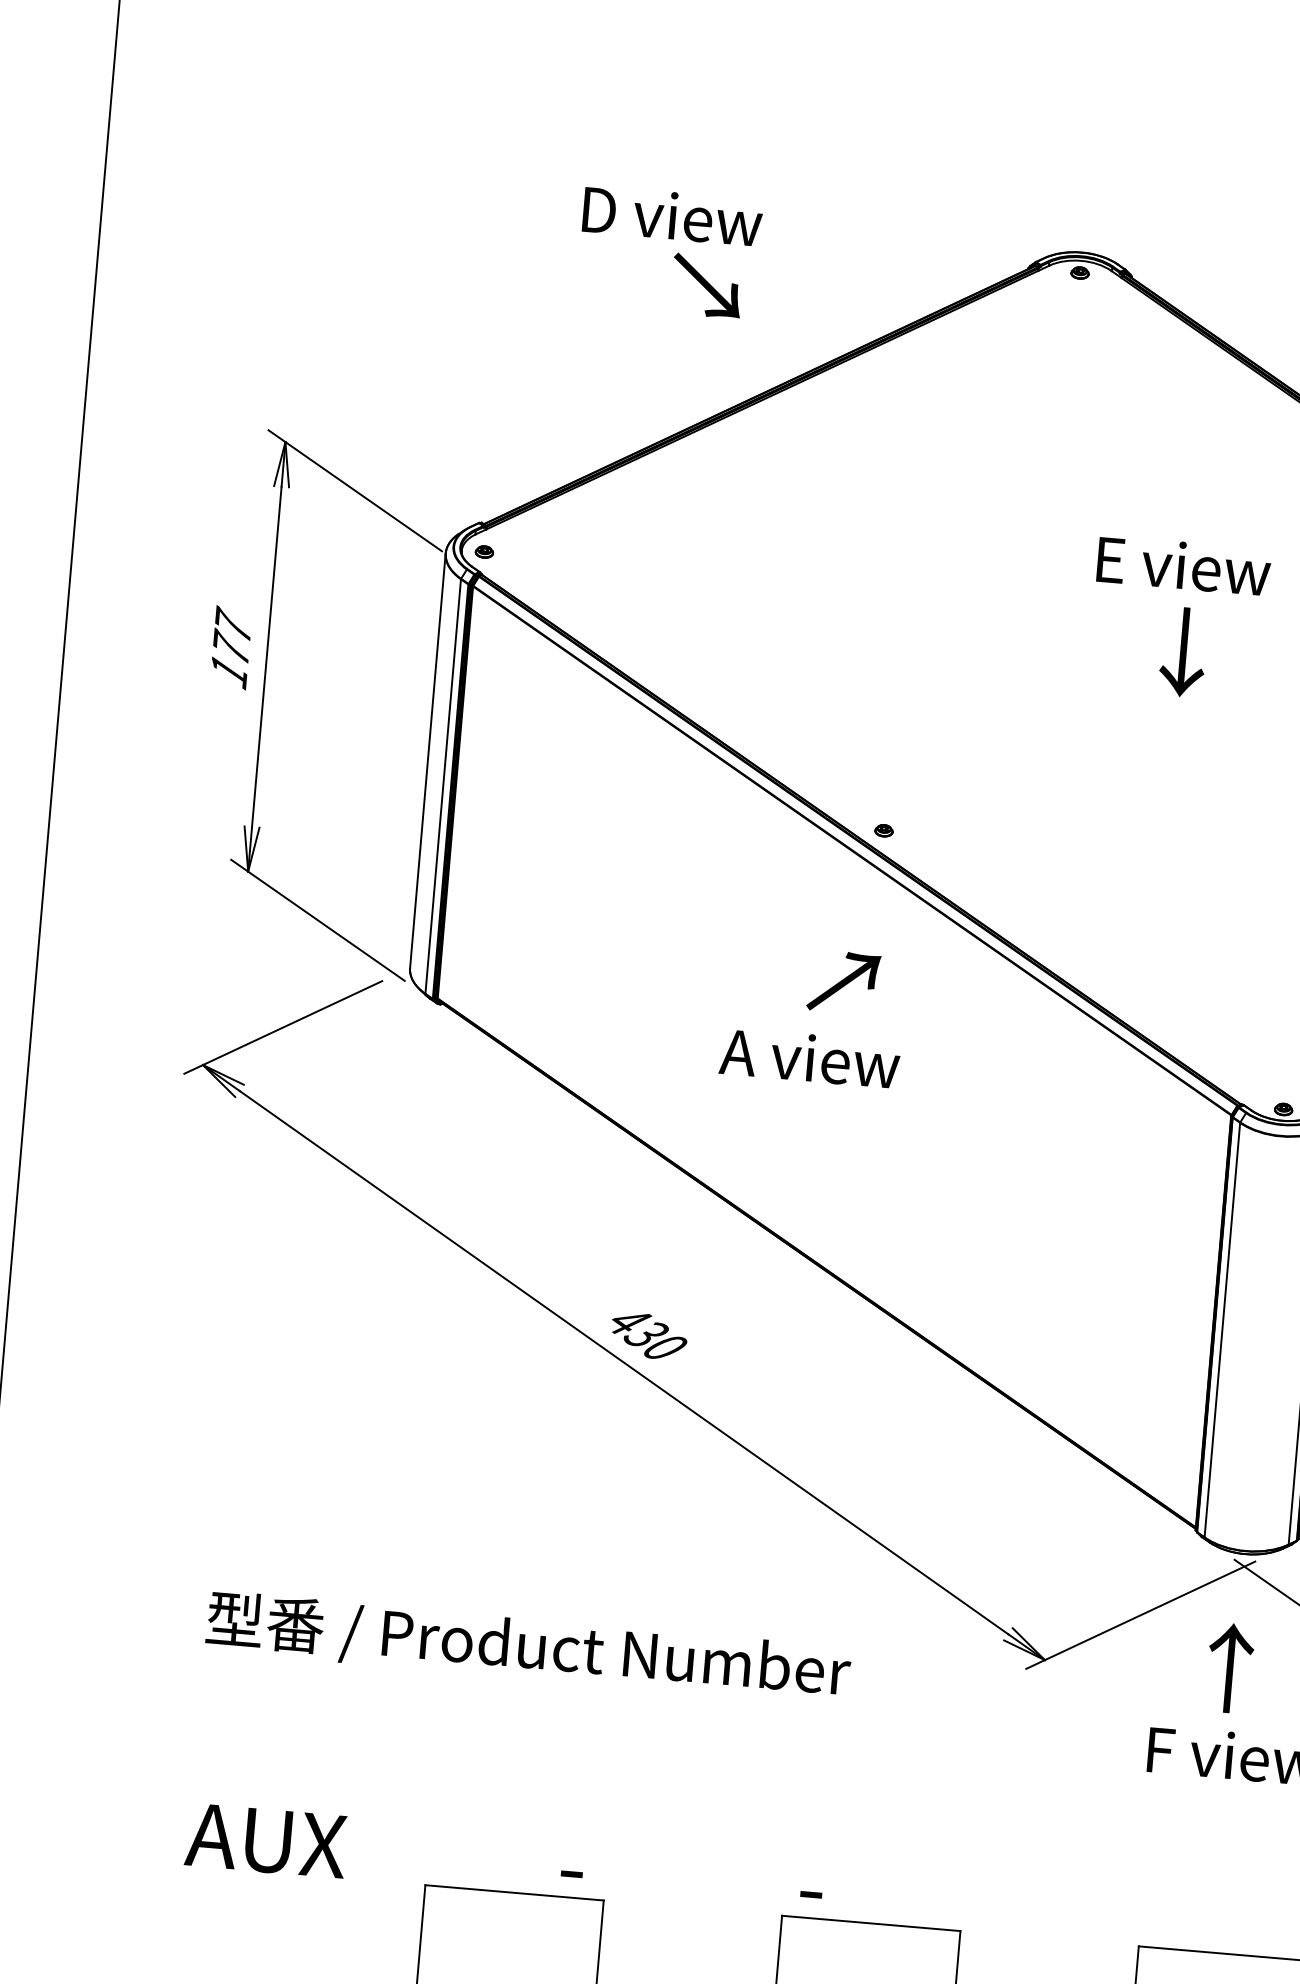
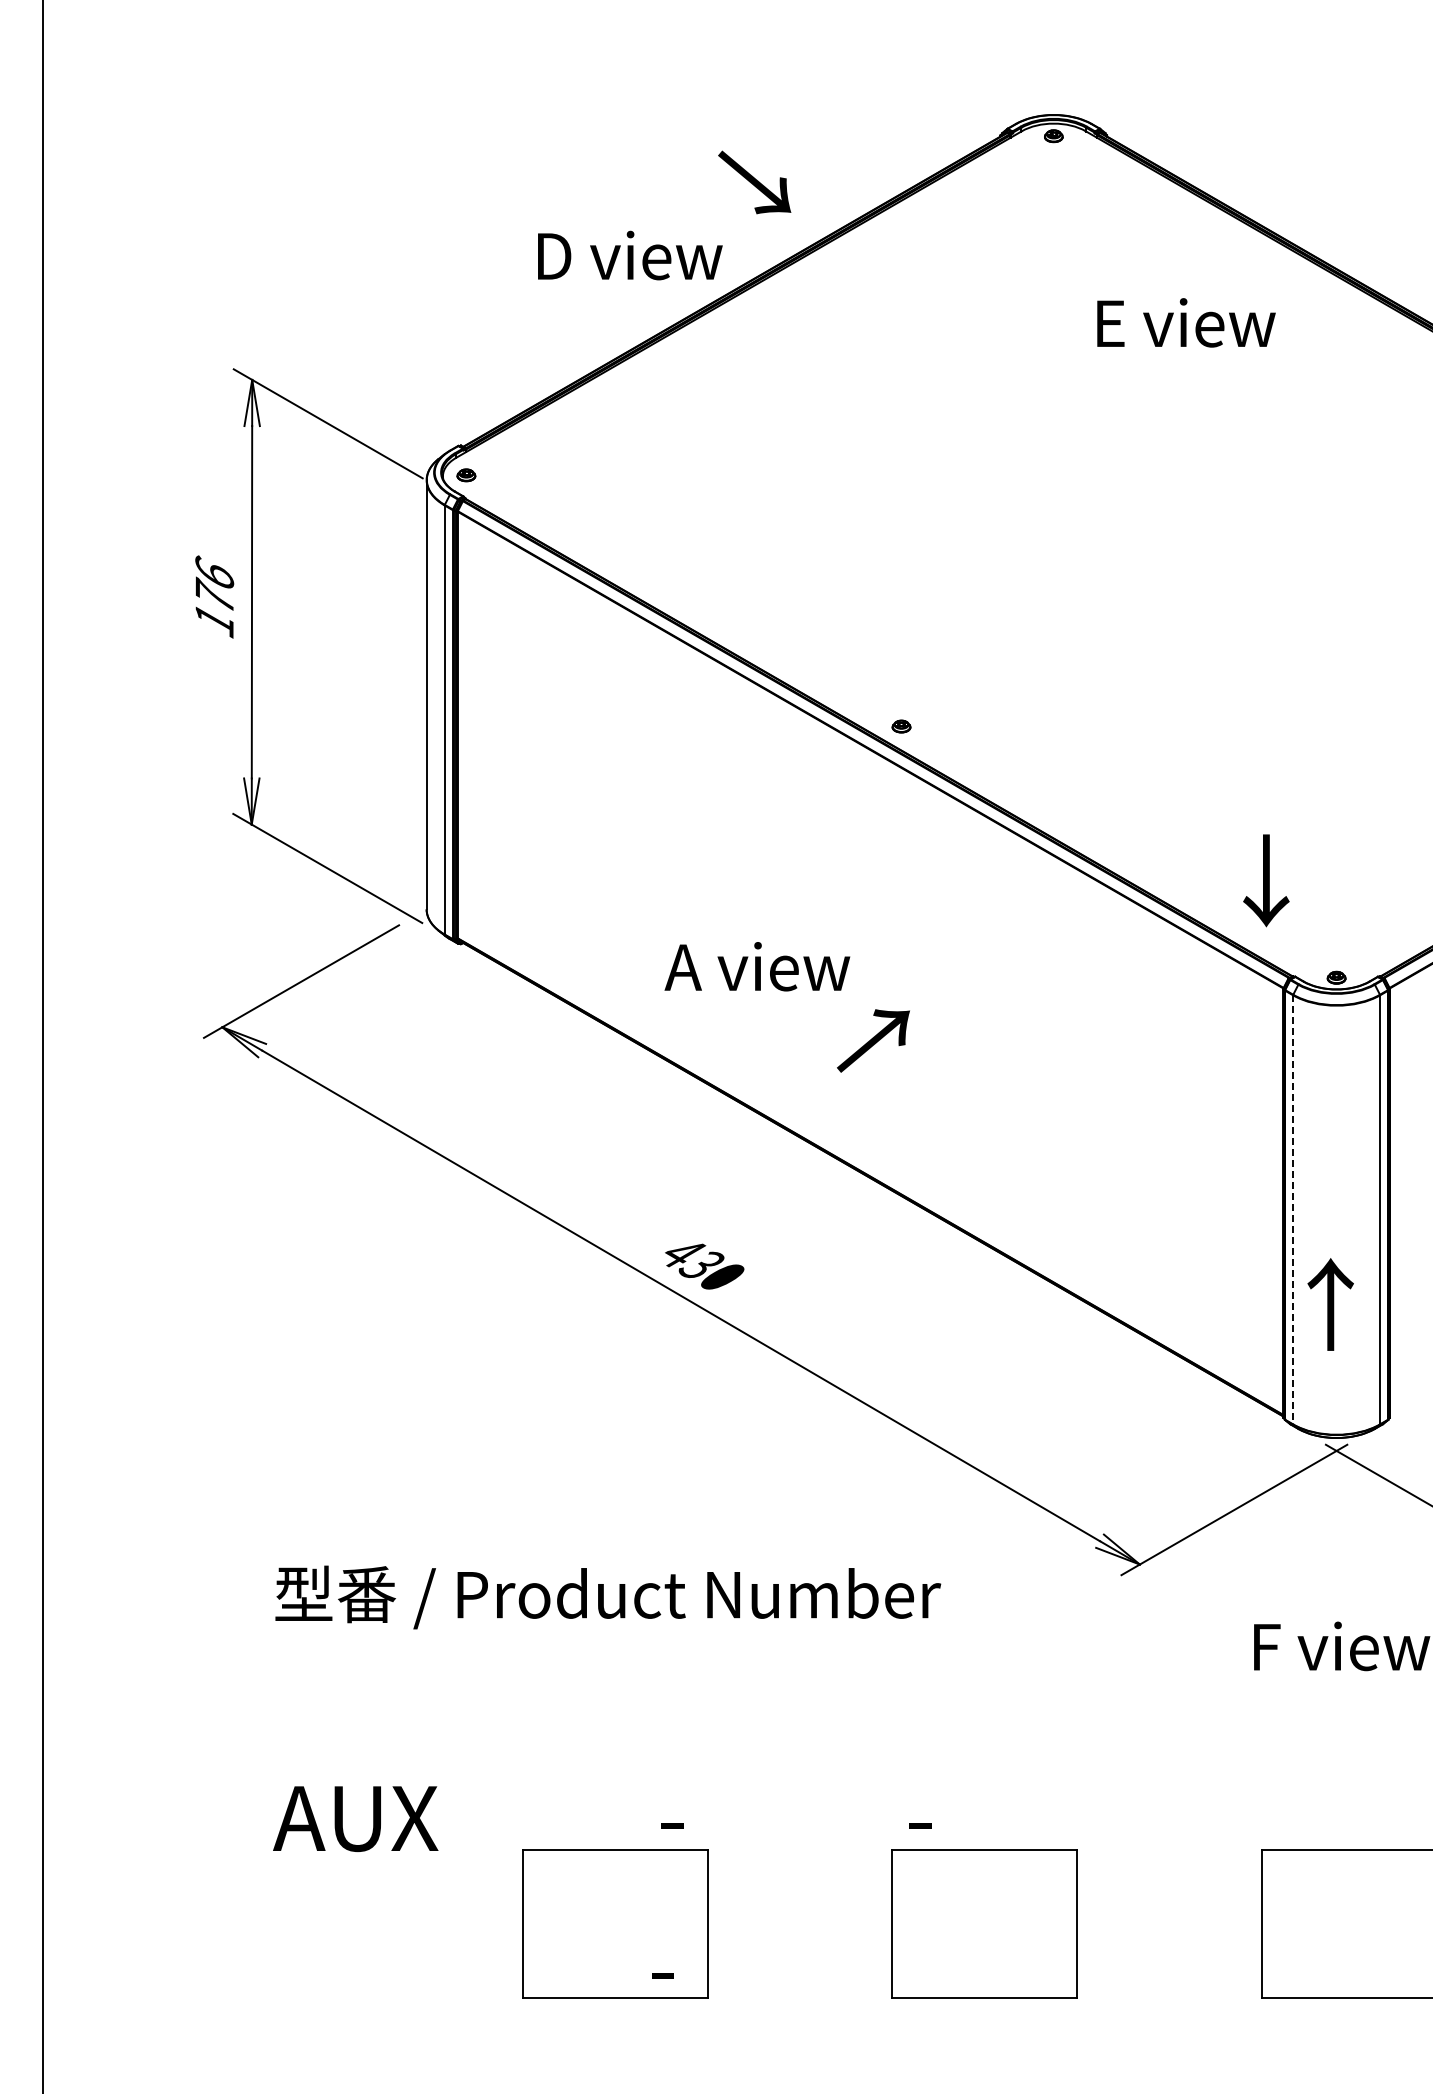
text: (672, 215) -> (630, 255), moved
text: (706, 286) -> (754, 182), moved
text: (1184, 565) -> (1186, 322), moved
text: (233, 623) -> (214, 570), 177 -> 176
text: (1183, 651) -> (1266, 880), moved
text: (843, 981) -> (873, 1040), moved
text: (810, 1057) -> (757, 966), moved
line: (1222, 1329) -> (1293, 1209), solid -> dashed
text: (1229, 1668) -> (1330, 1304), moved

